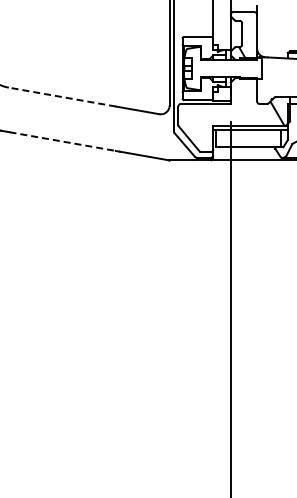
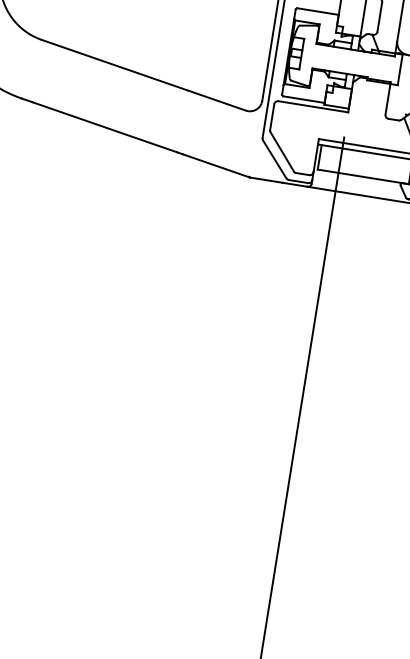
line: (61, 97) -> (113, 65), dashed -> solid
line: (62, 141) -> (104, 127), dashed -> solid

